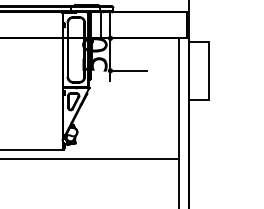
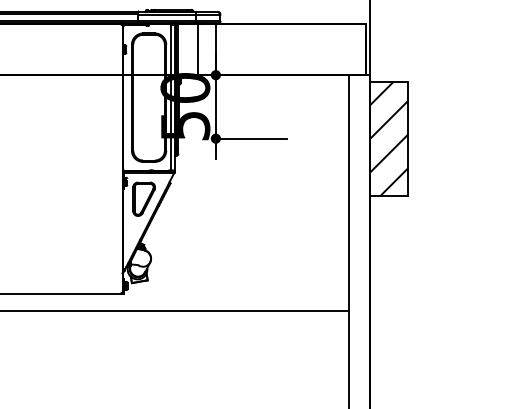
hatch: (198, 70) -> (387, 138), added

